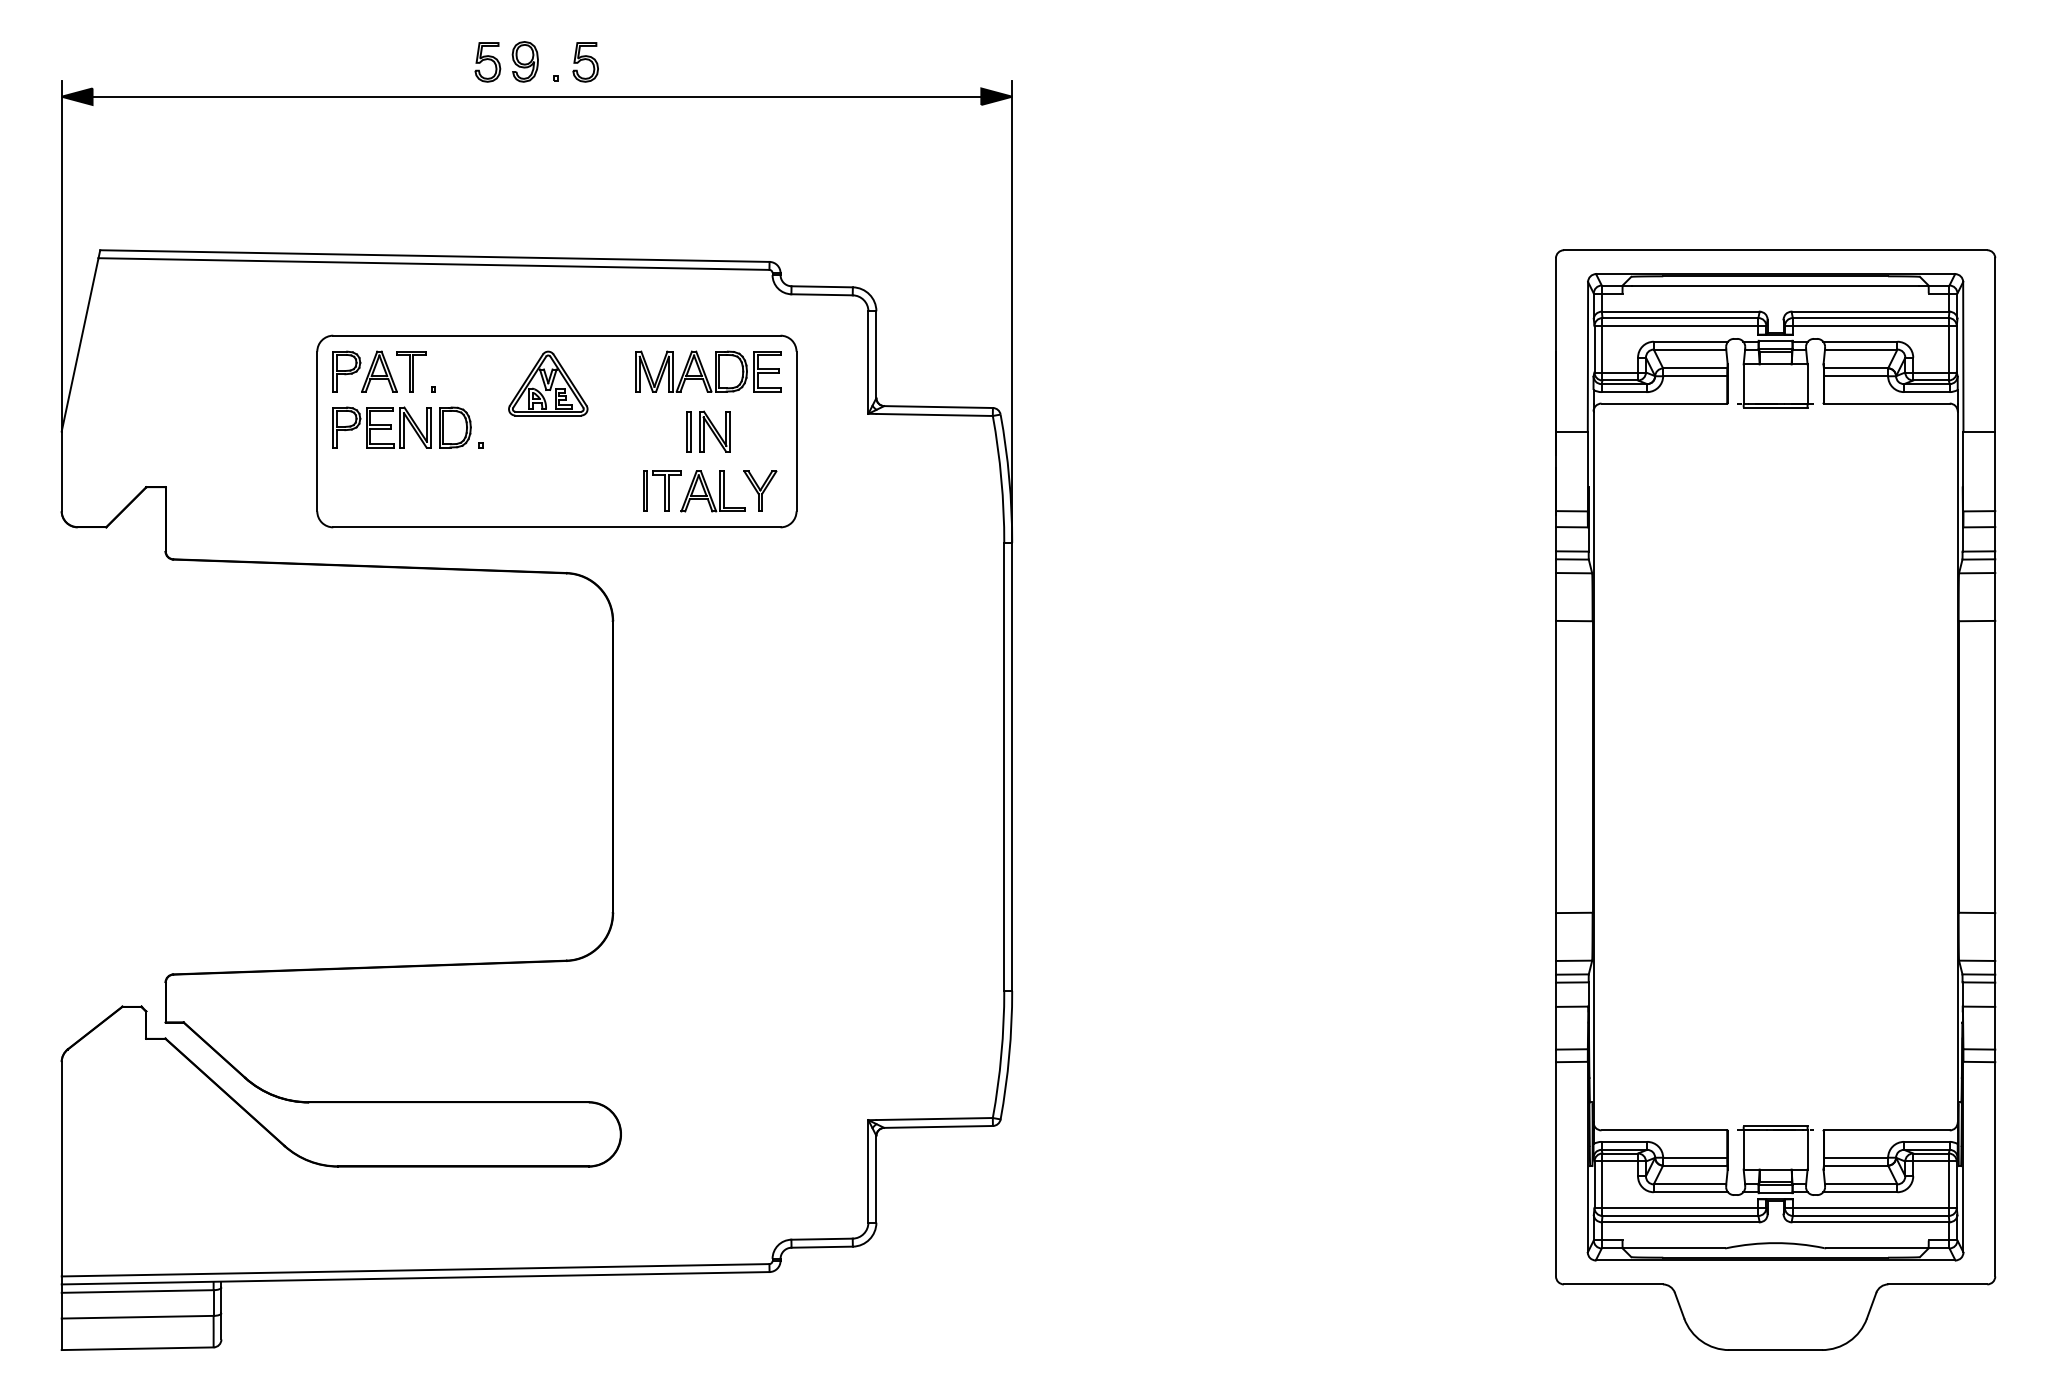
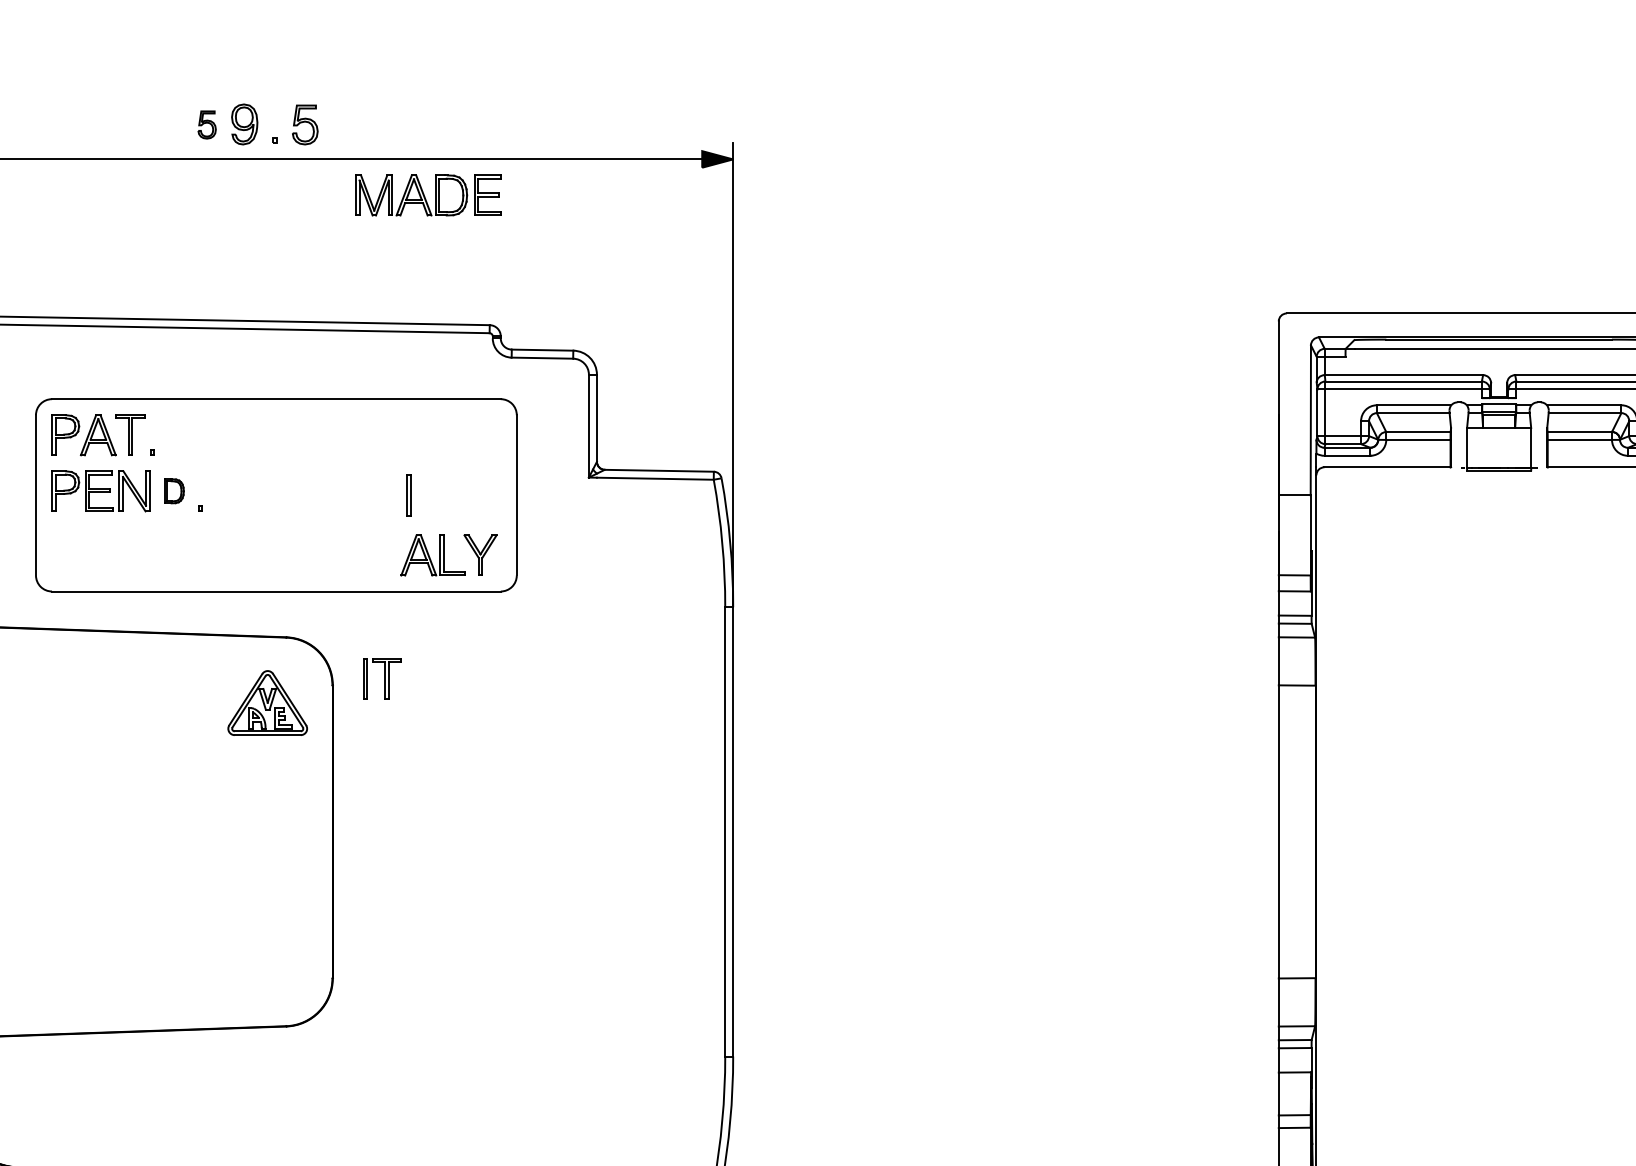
part: (487, 62) -> (206, 125), size x0.7
part: (708, 371) -> (428, 195), moved
part: (548, 383) -> (267, 702), moved
part: (455, 427) -> (174, 491), size x0.6
part: (714, 431) -> (434, 495), removed
part: (662, 490) -> (382, 677), moved

